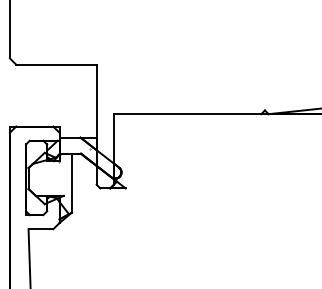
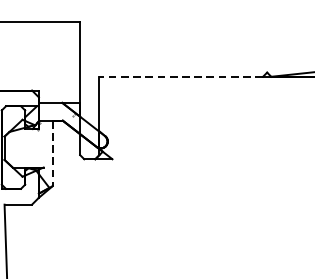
line: (187, 114) -> (181, 77), solid -> dashed
line: (71, 183) -> (52, 153), solid -> dashed

